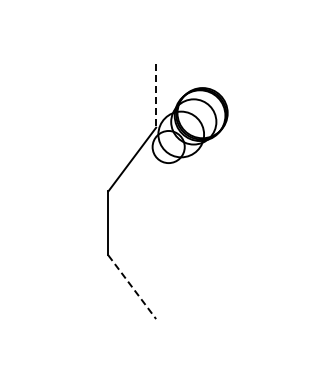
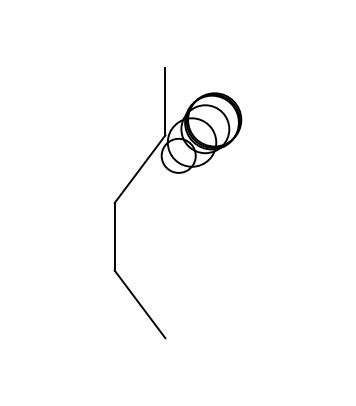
line: (156, 95) -> (165, 101), dashed -> solid
line: (132, 287) -> (140, 304), dashed -> solid

